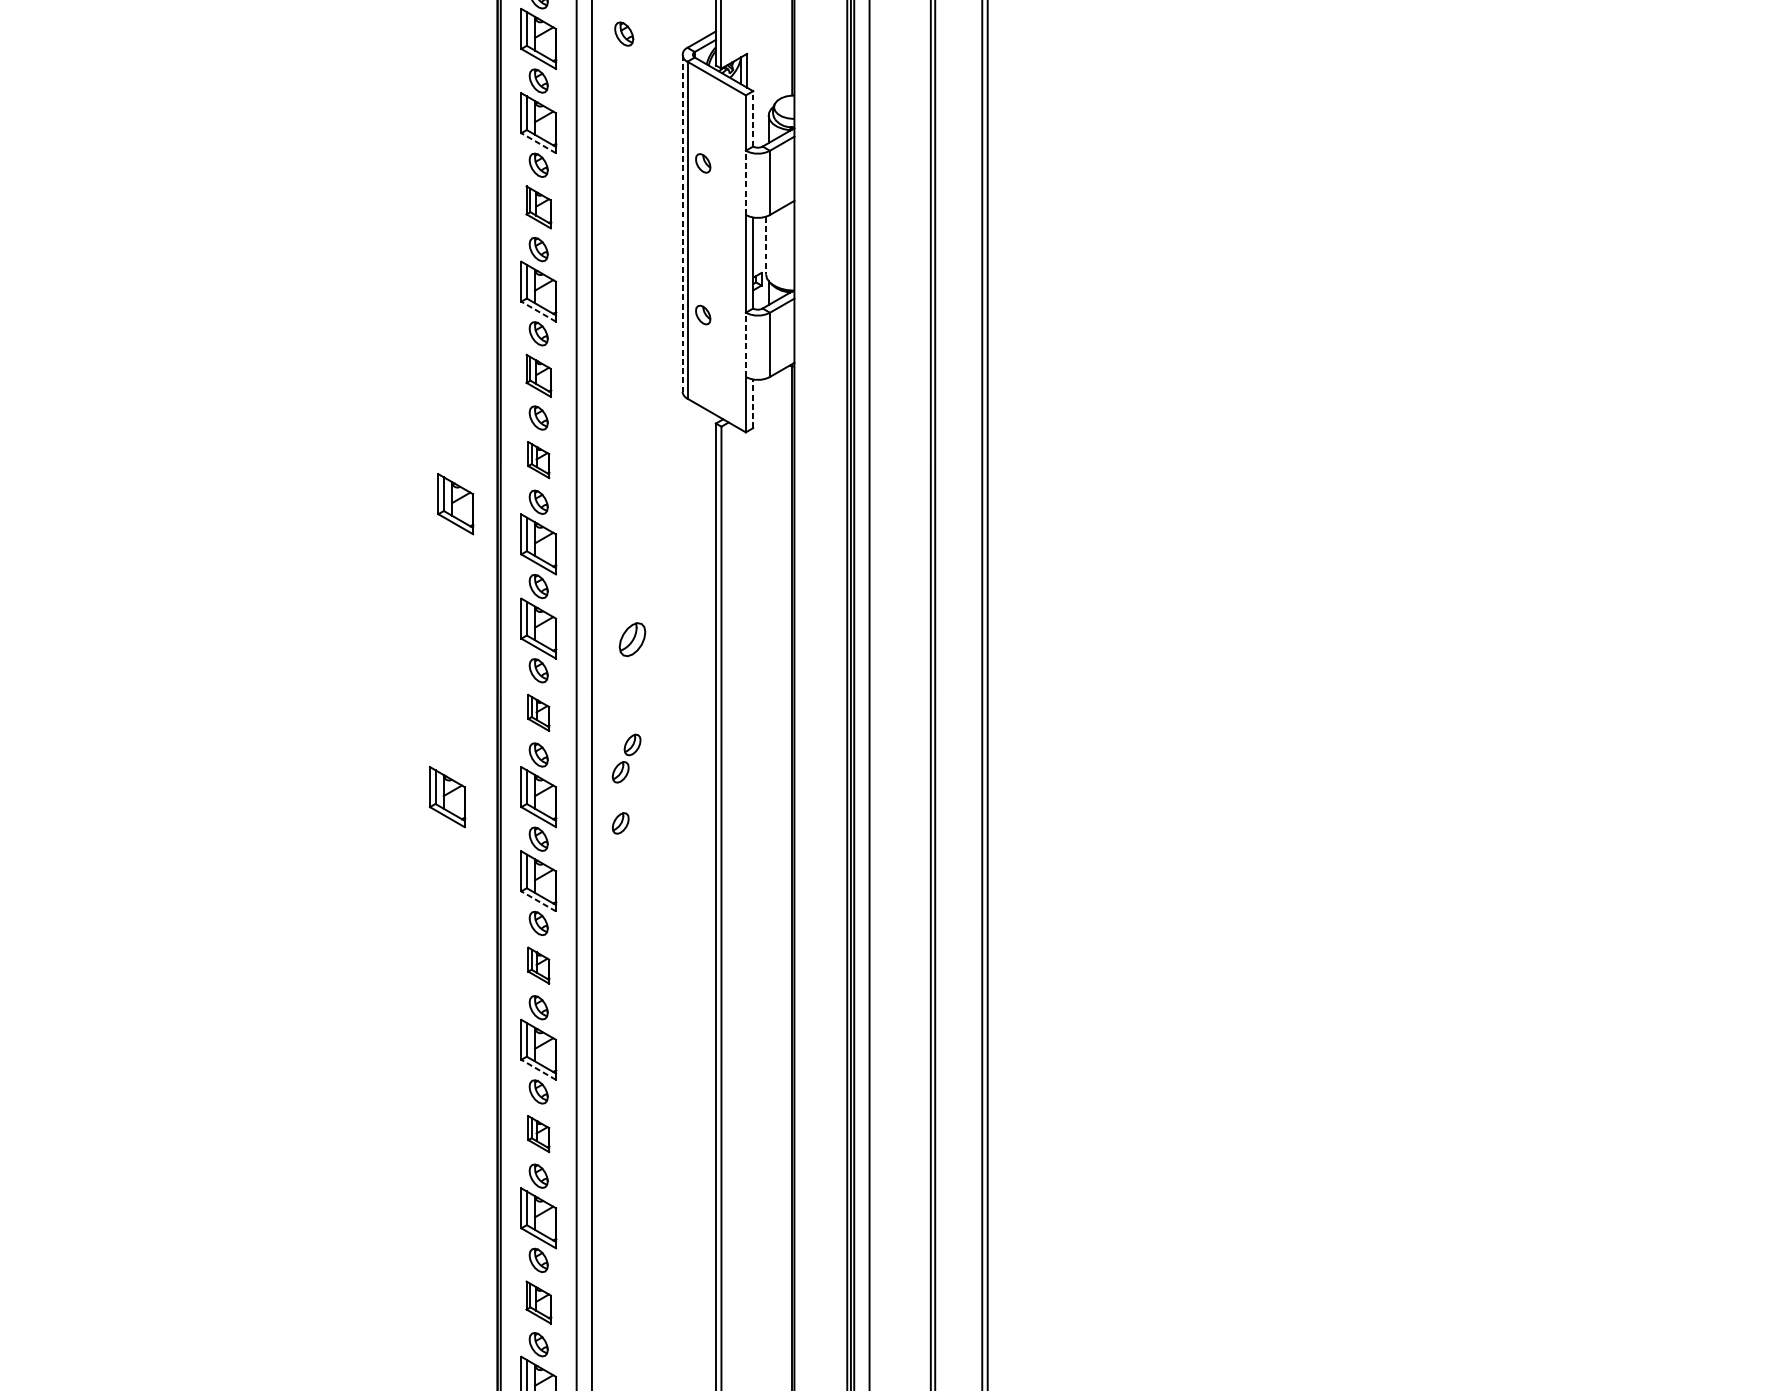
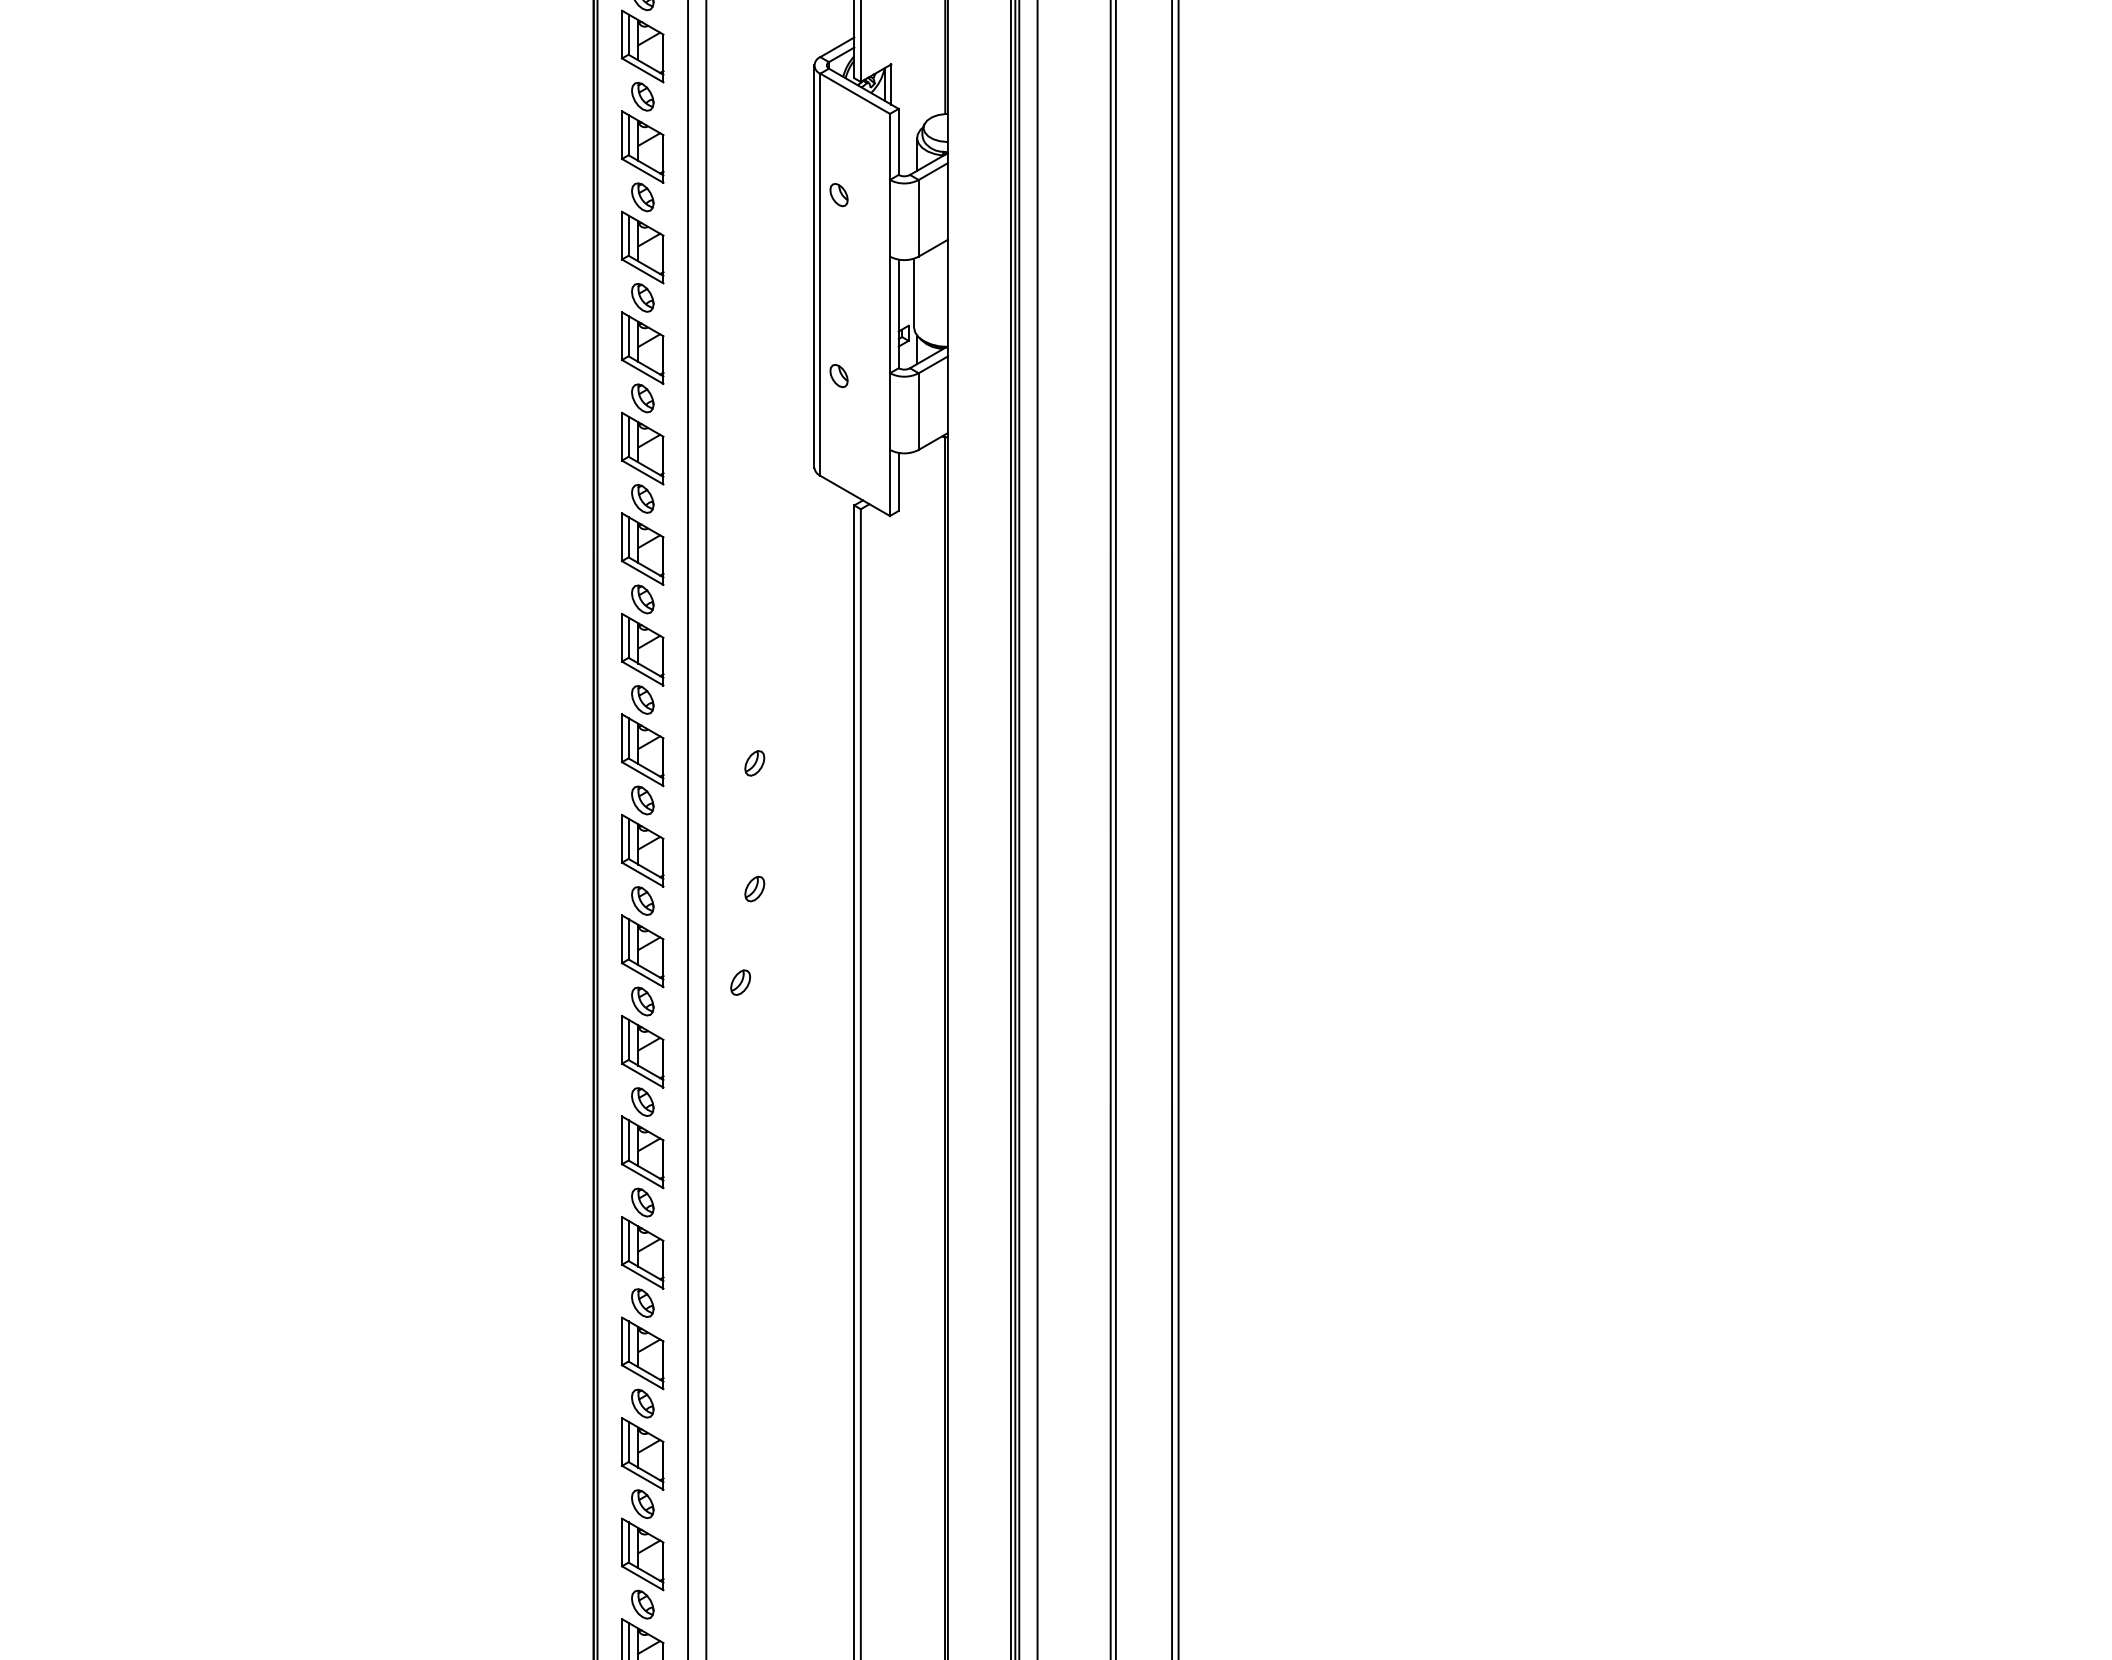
part: (623, 33) -> (744, 40), removed
line: (753, 118) -> (898, 141), dashed -> solid
line: (538, 142) -> (642, 170), dashed -> solid
line: (745, 182) -> (889, 217), dashed -> solid
part: (538, 207) -> (642, 247), size x1.43
line: (682, 223) -> (814, 266), dashed -> solid
line: (766, 245) -> (914, 293), dashed -> solid
line: (538, 311) -> (642, 371), dashed -> solid
line: (745, 344) -> (889, 411), dashed -> solid
part: (538, 375) -> (642, 448), size x1.43
line: (753, 403) -> (898, 481), dashed -> solid
part: (538, 459) -> (642, 548), size x1.67
part: (455, 504) -> (543, 601), removed
part: (632, 639) -> (754, 763), size x0.62
part: (538, 712) -> (642, 850), size x1.67
part: (620, 772) -> (740, 921), removed
part: (447, 797) -> (533, 951), removed
line: (538, 901) -> (642, 1075), dashed -> solid
part: (538, 965) -> (642, 1152), size x1.67
line: (538, 1069) -> (642, 1276), dashed -> solid
part: (538, 1134) -> (642, 1353), size x1.67
part: (538, 1302) -> (642, 1554), size x1.43

